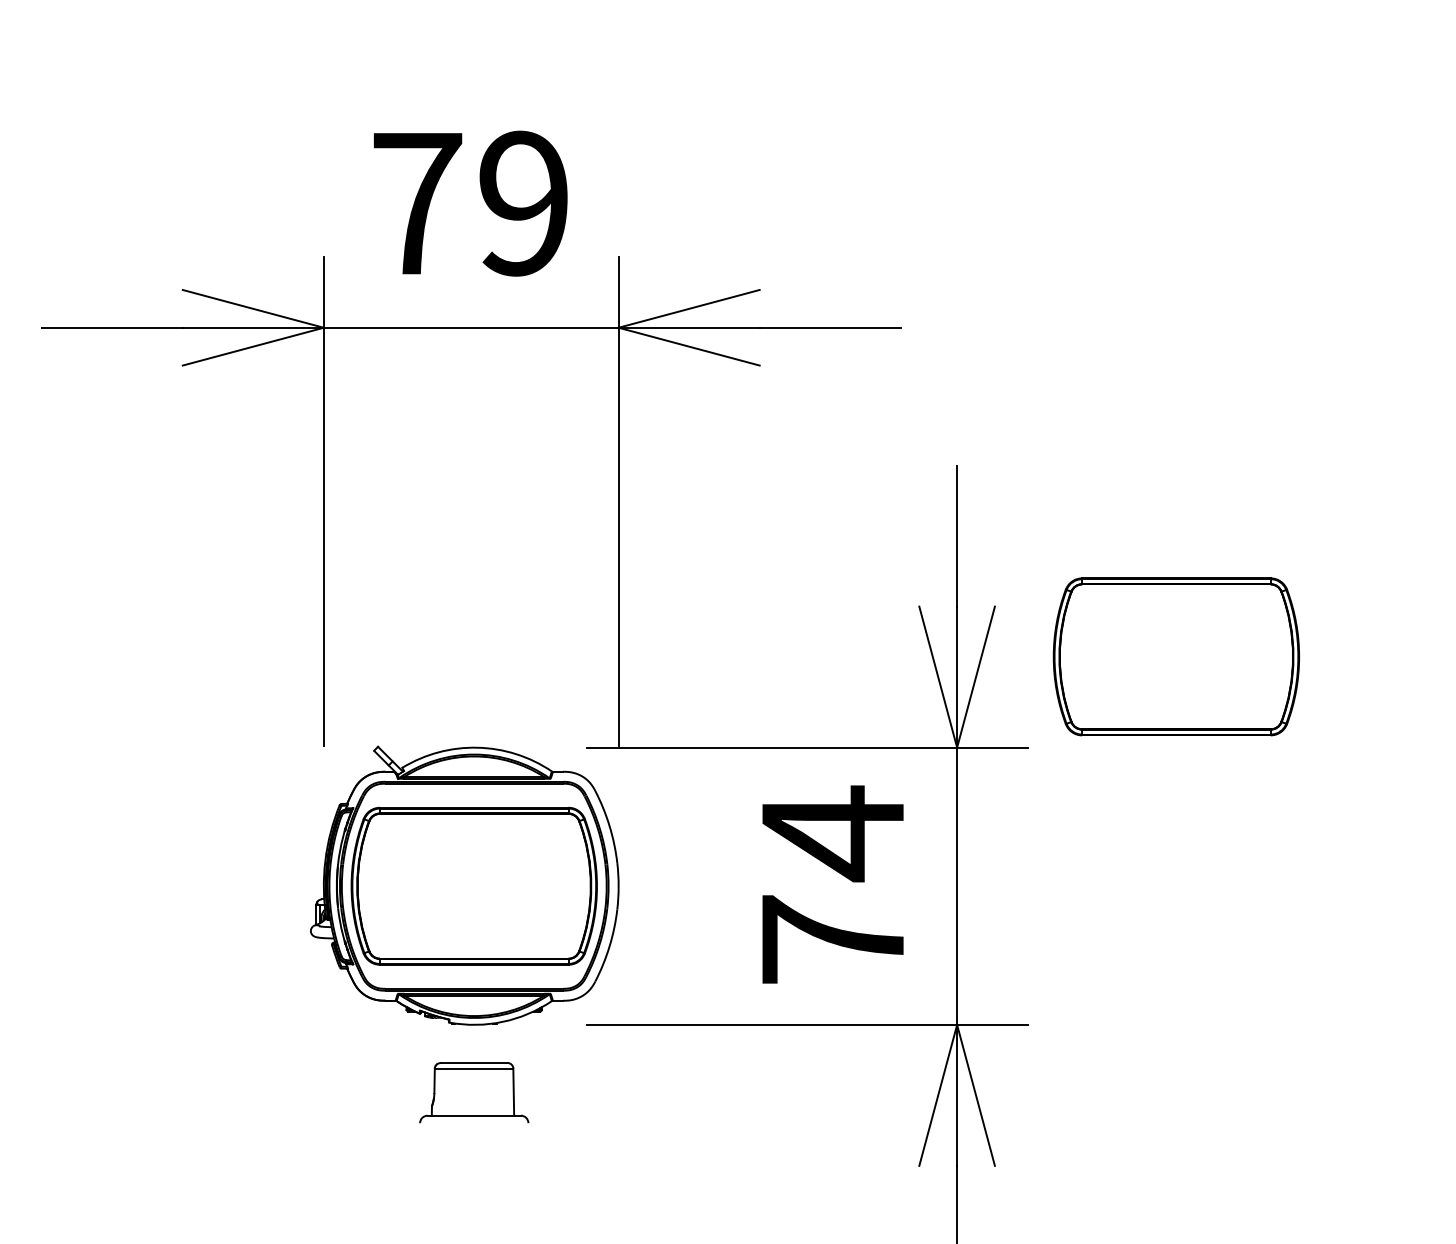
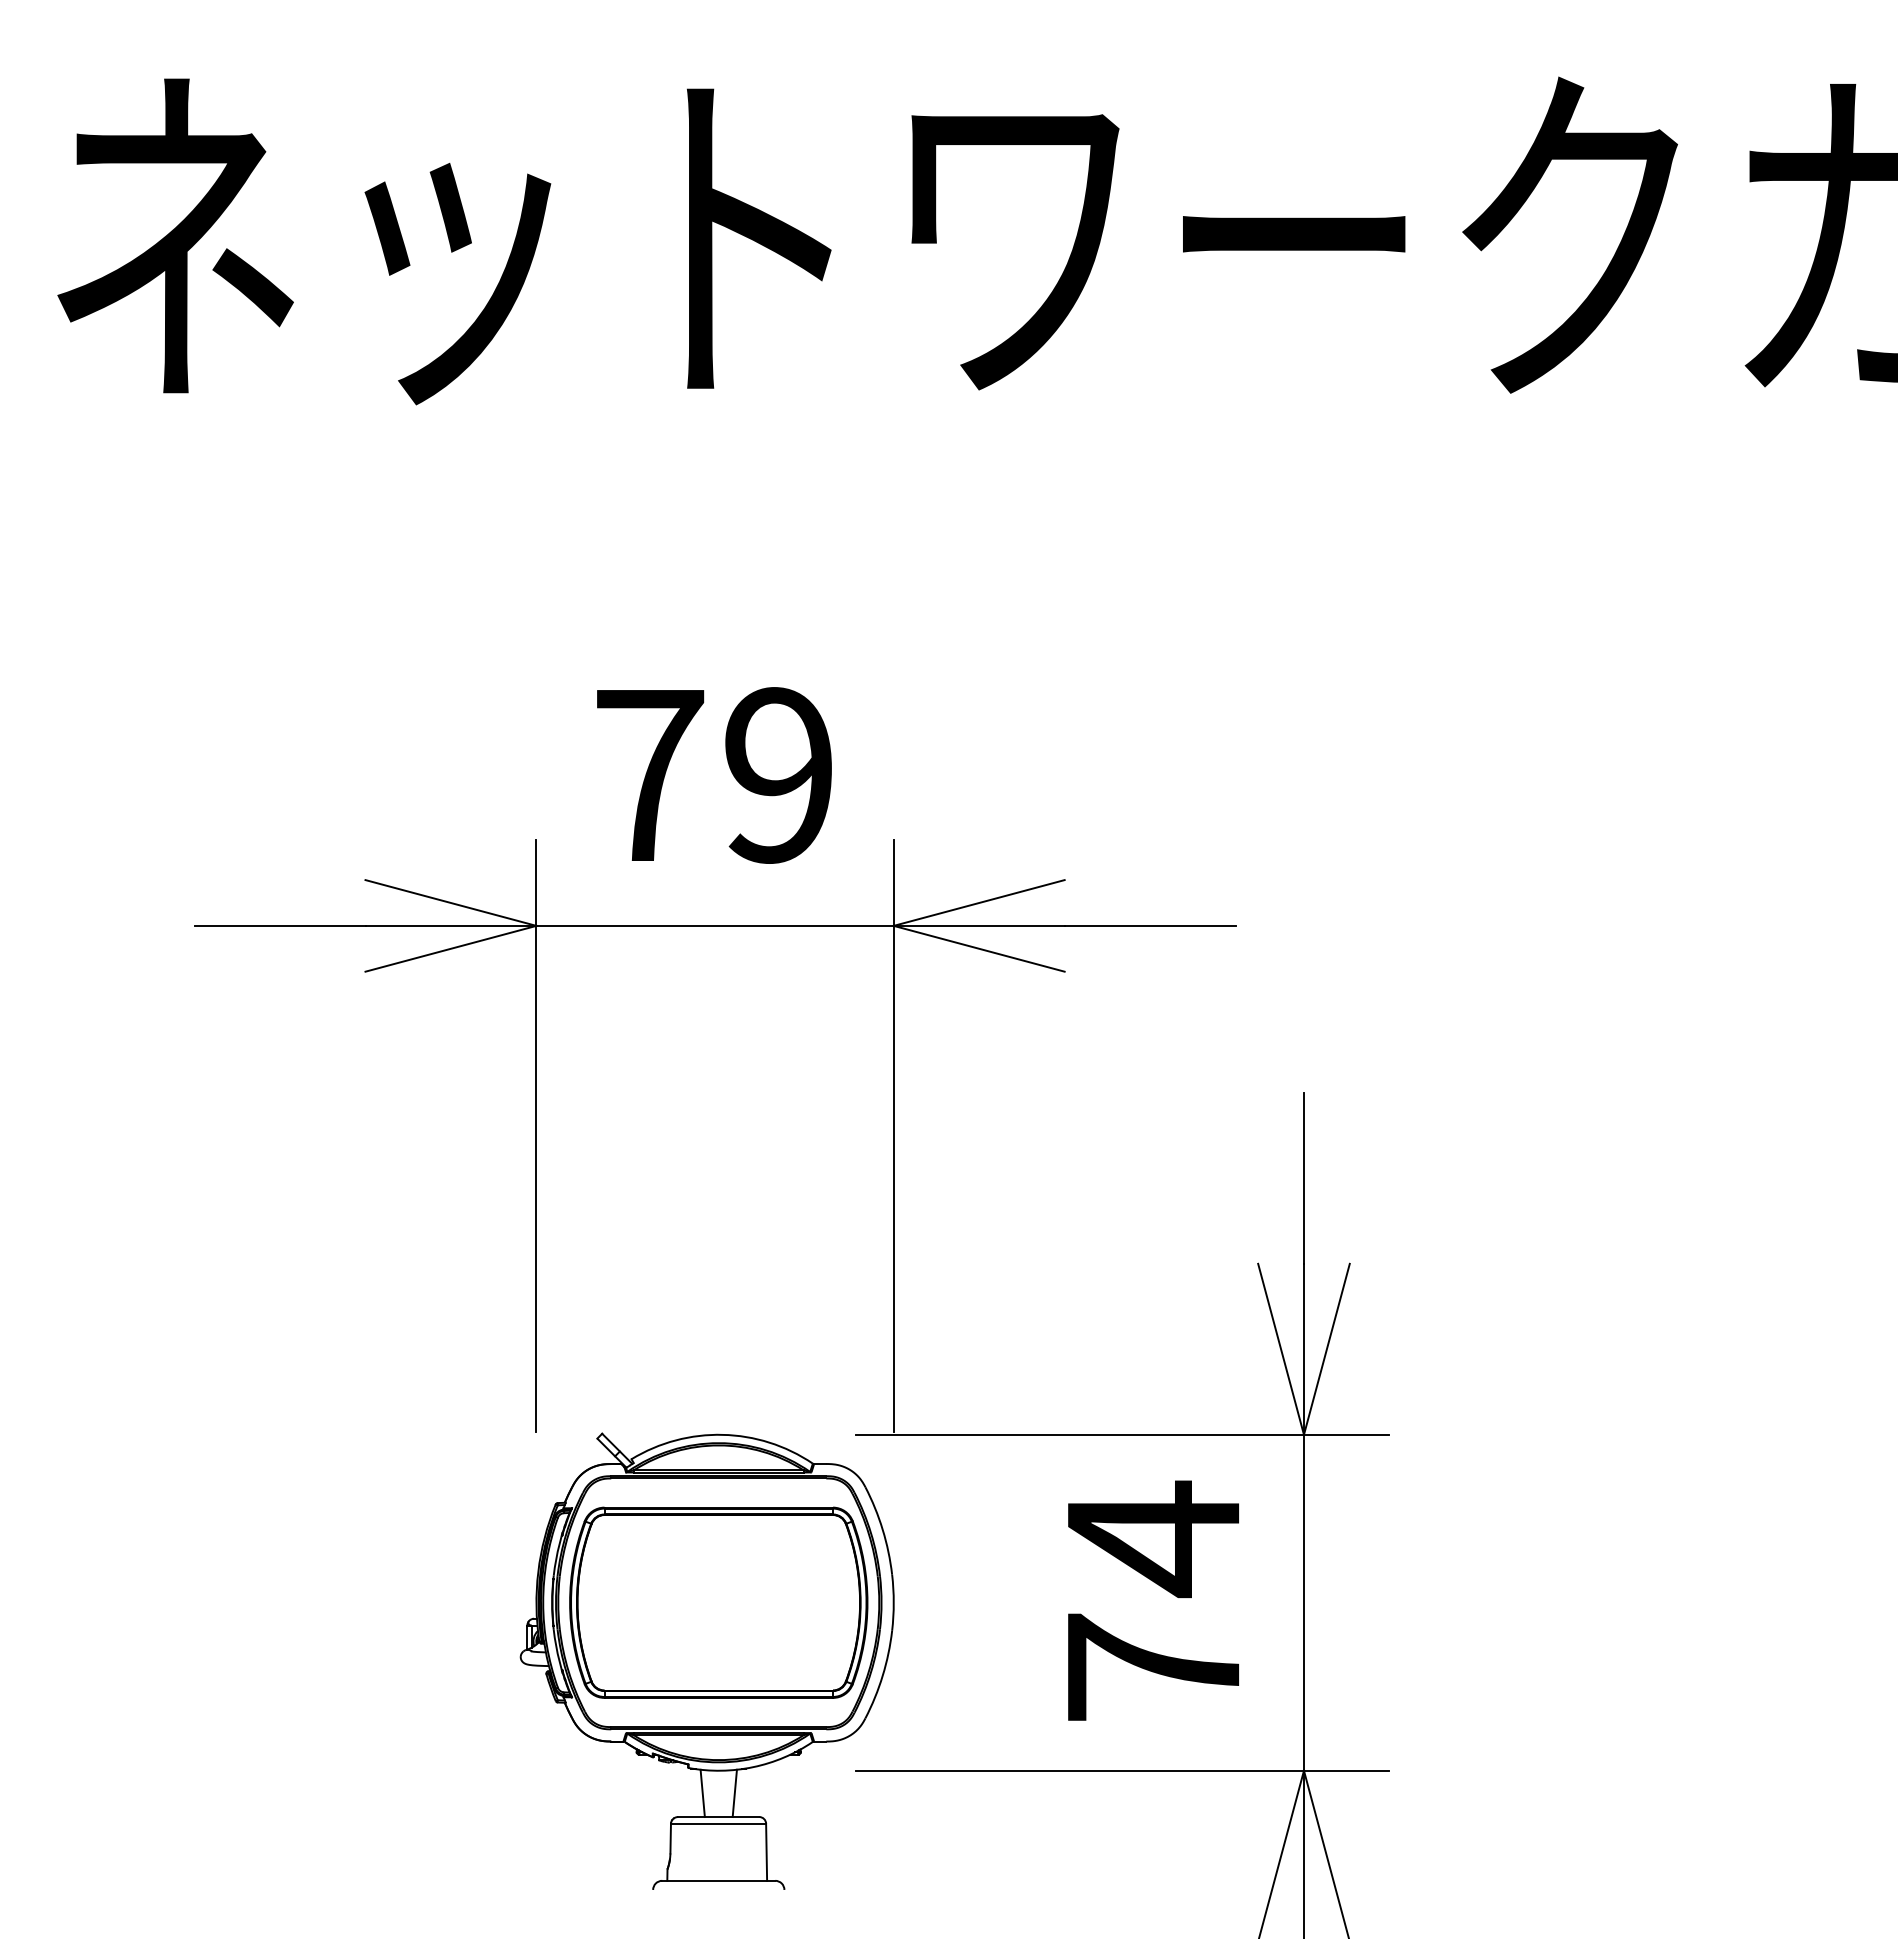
part: (1176, 656) -> (1569, 1324), removed
line: (460, 1043) -> (702, 1793), added
line: (487, 1043) -> (734, 1793), added

